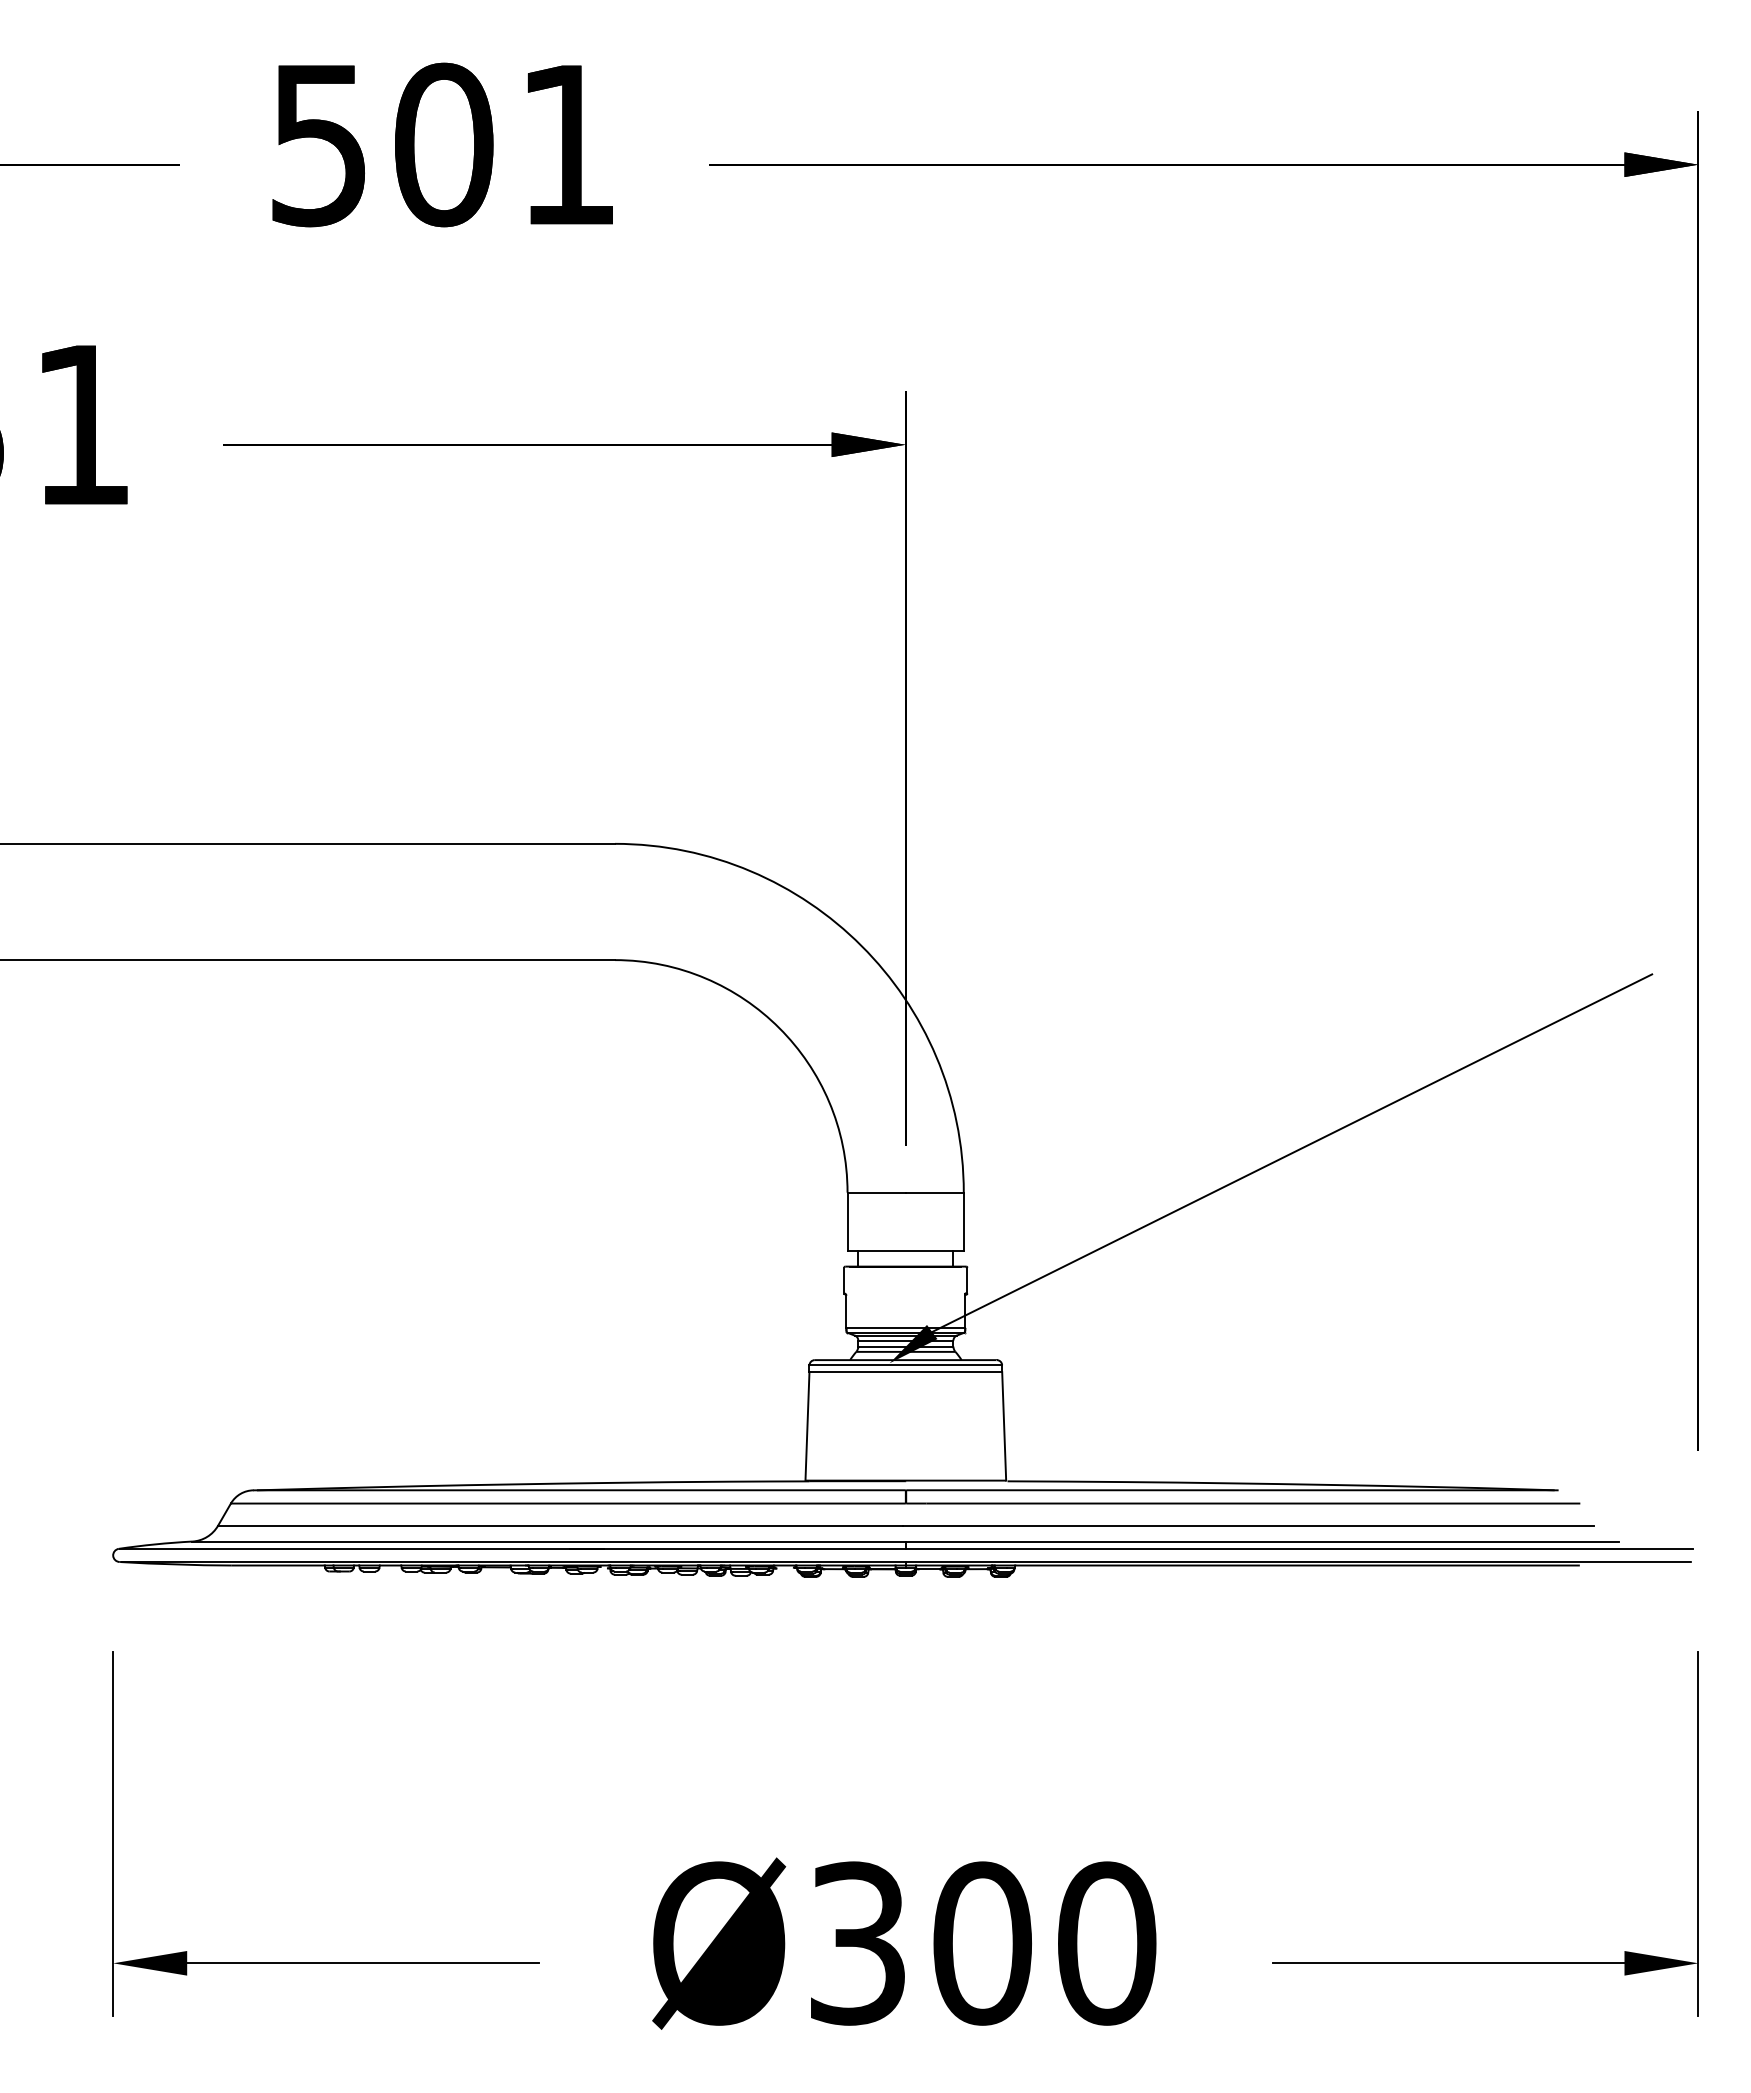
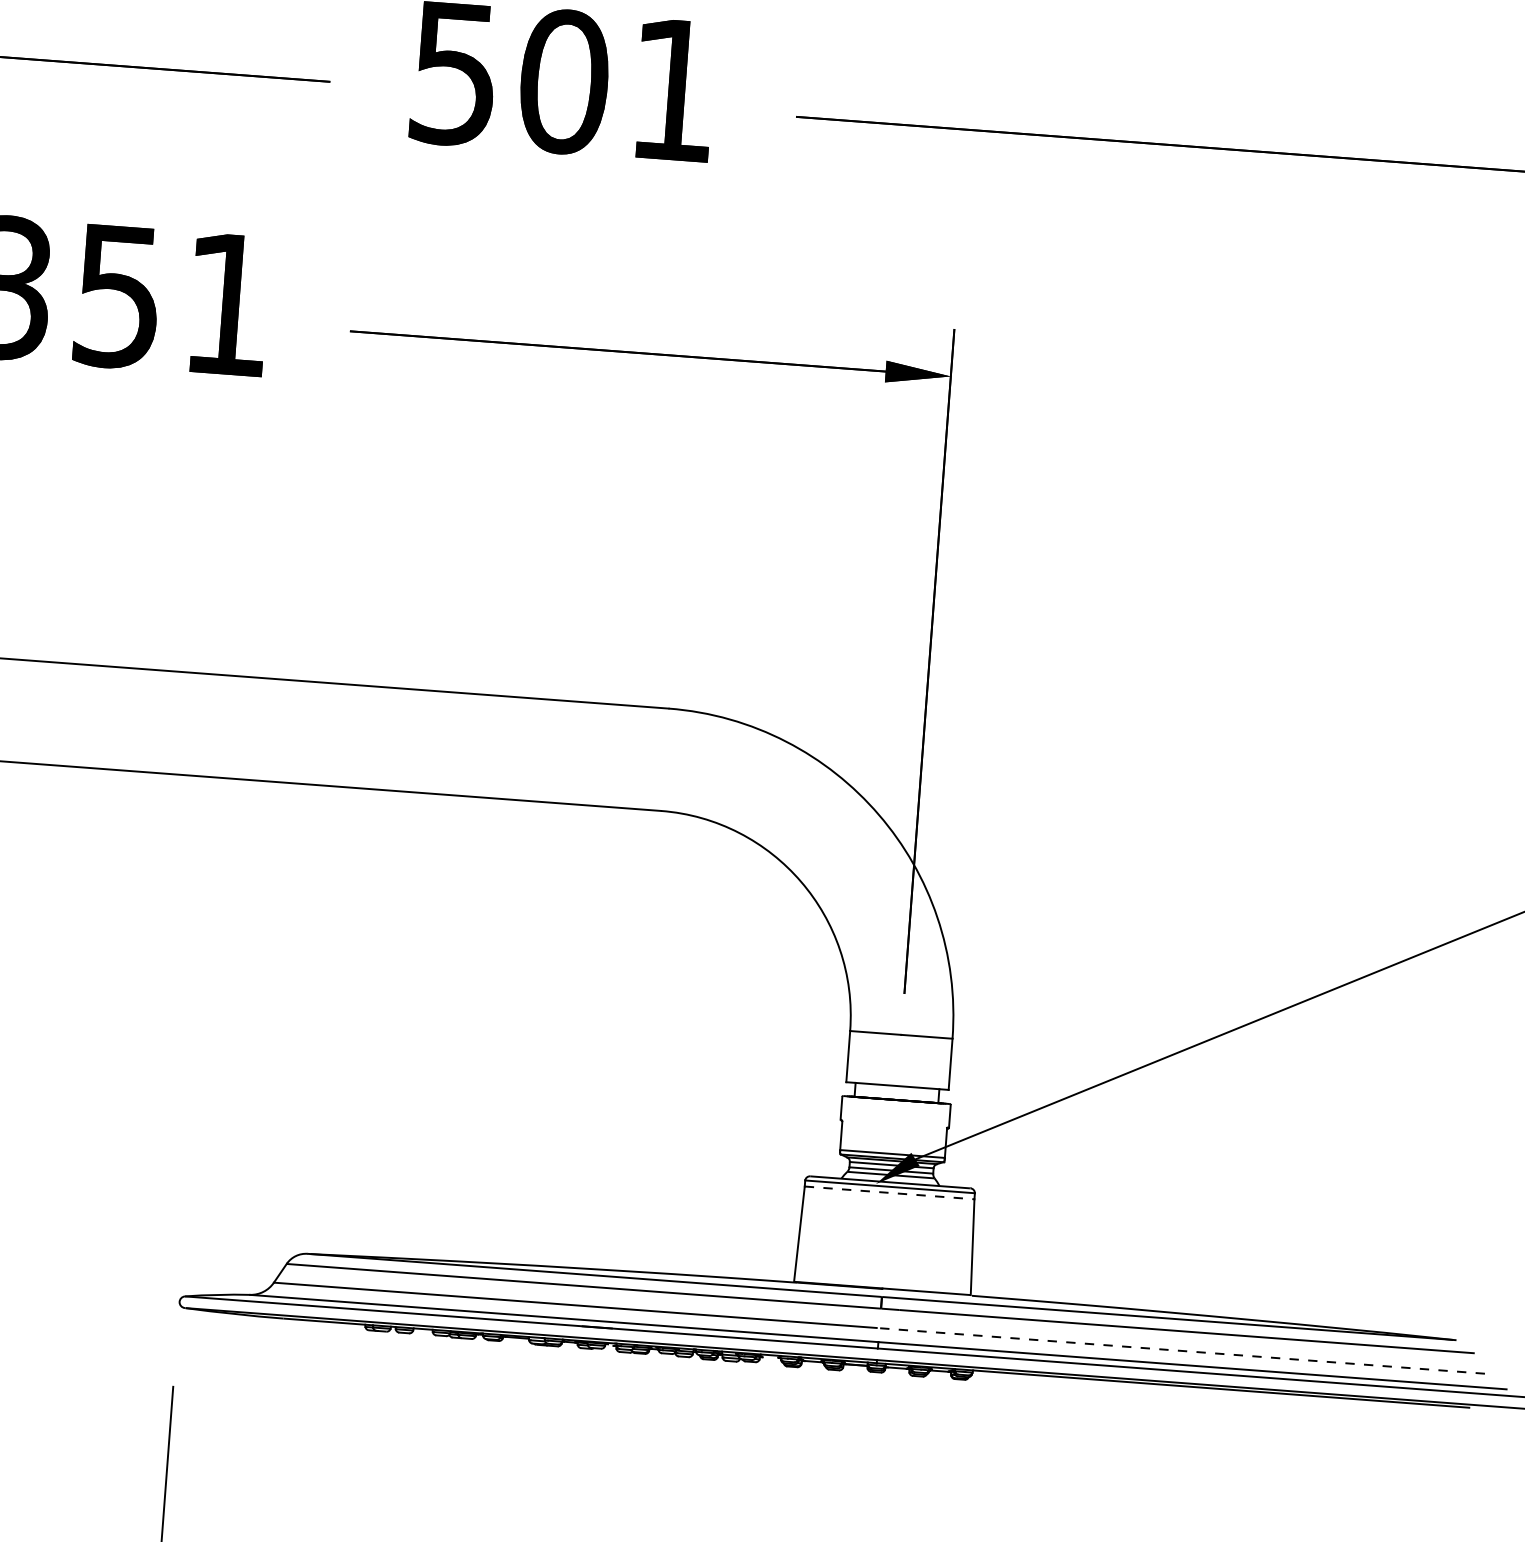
line: (906, 1372) -> (890, 1193), solid -> dashed
line: (1247, 1525) -> (1180, 1350), solid -> dashed

